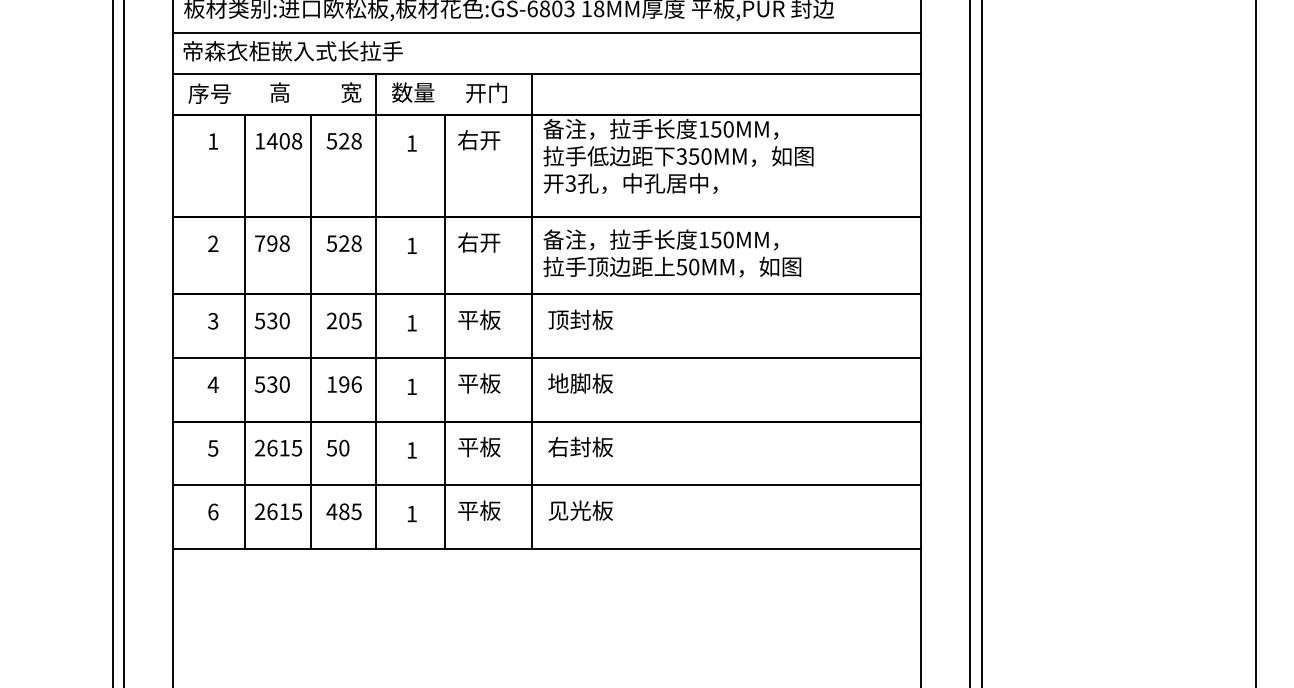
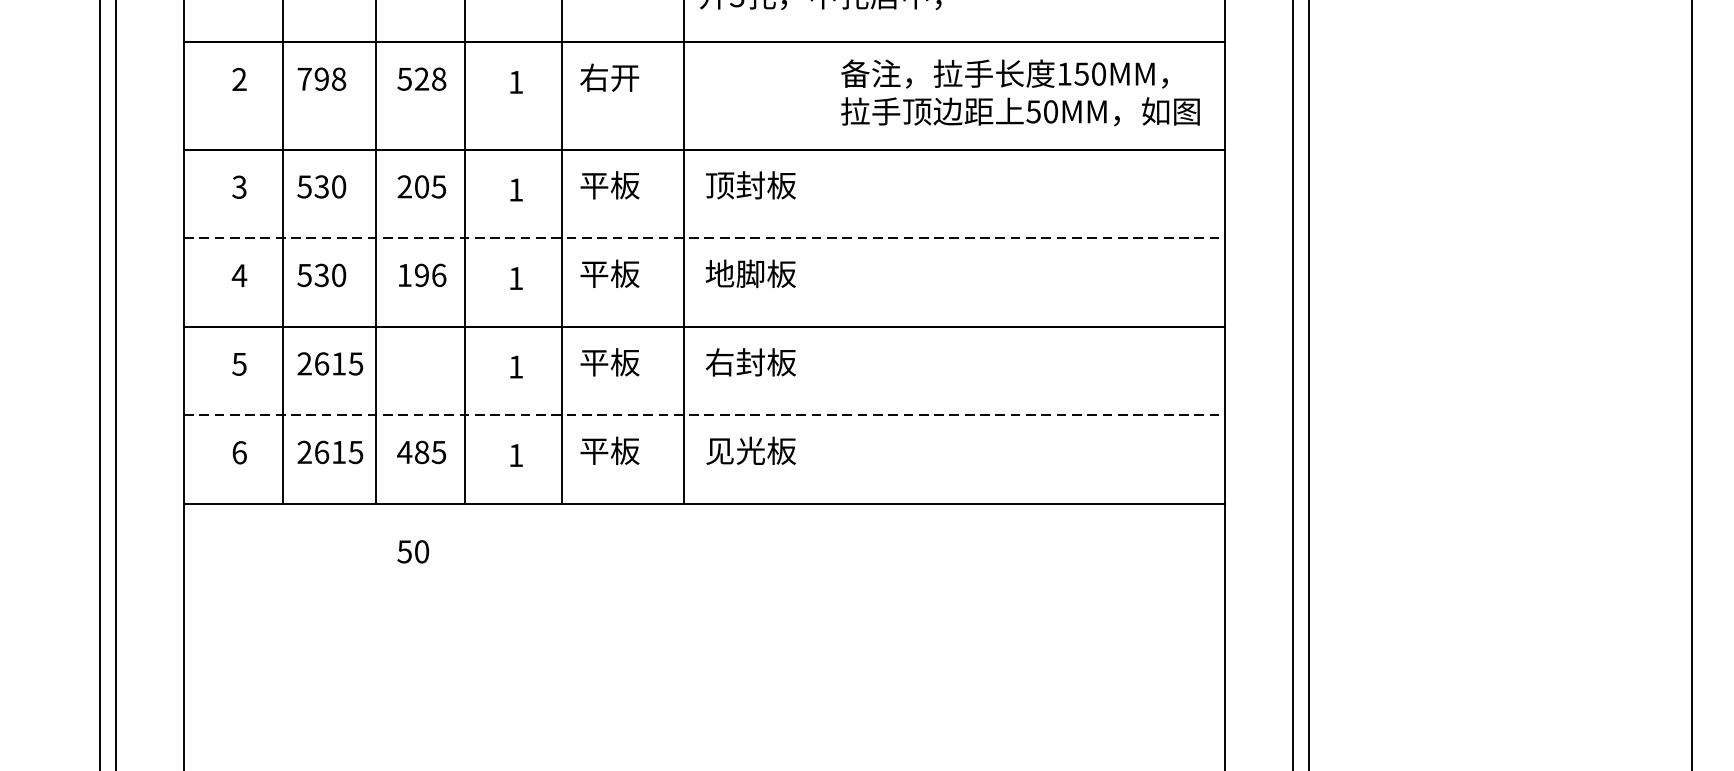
text: (672, 253) -> (1020, 92), moved
line: (547, 358) -> (704, 239), solid -> dashed
text: (337, 447) -> (412, 550), moved
line: (547, 485) -> (704, 415), solid -> dashed

